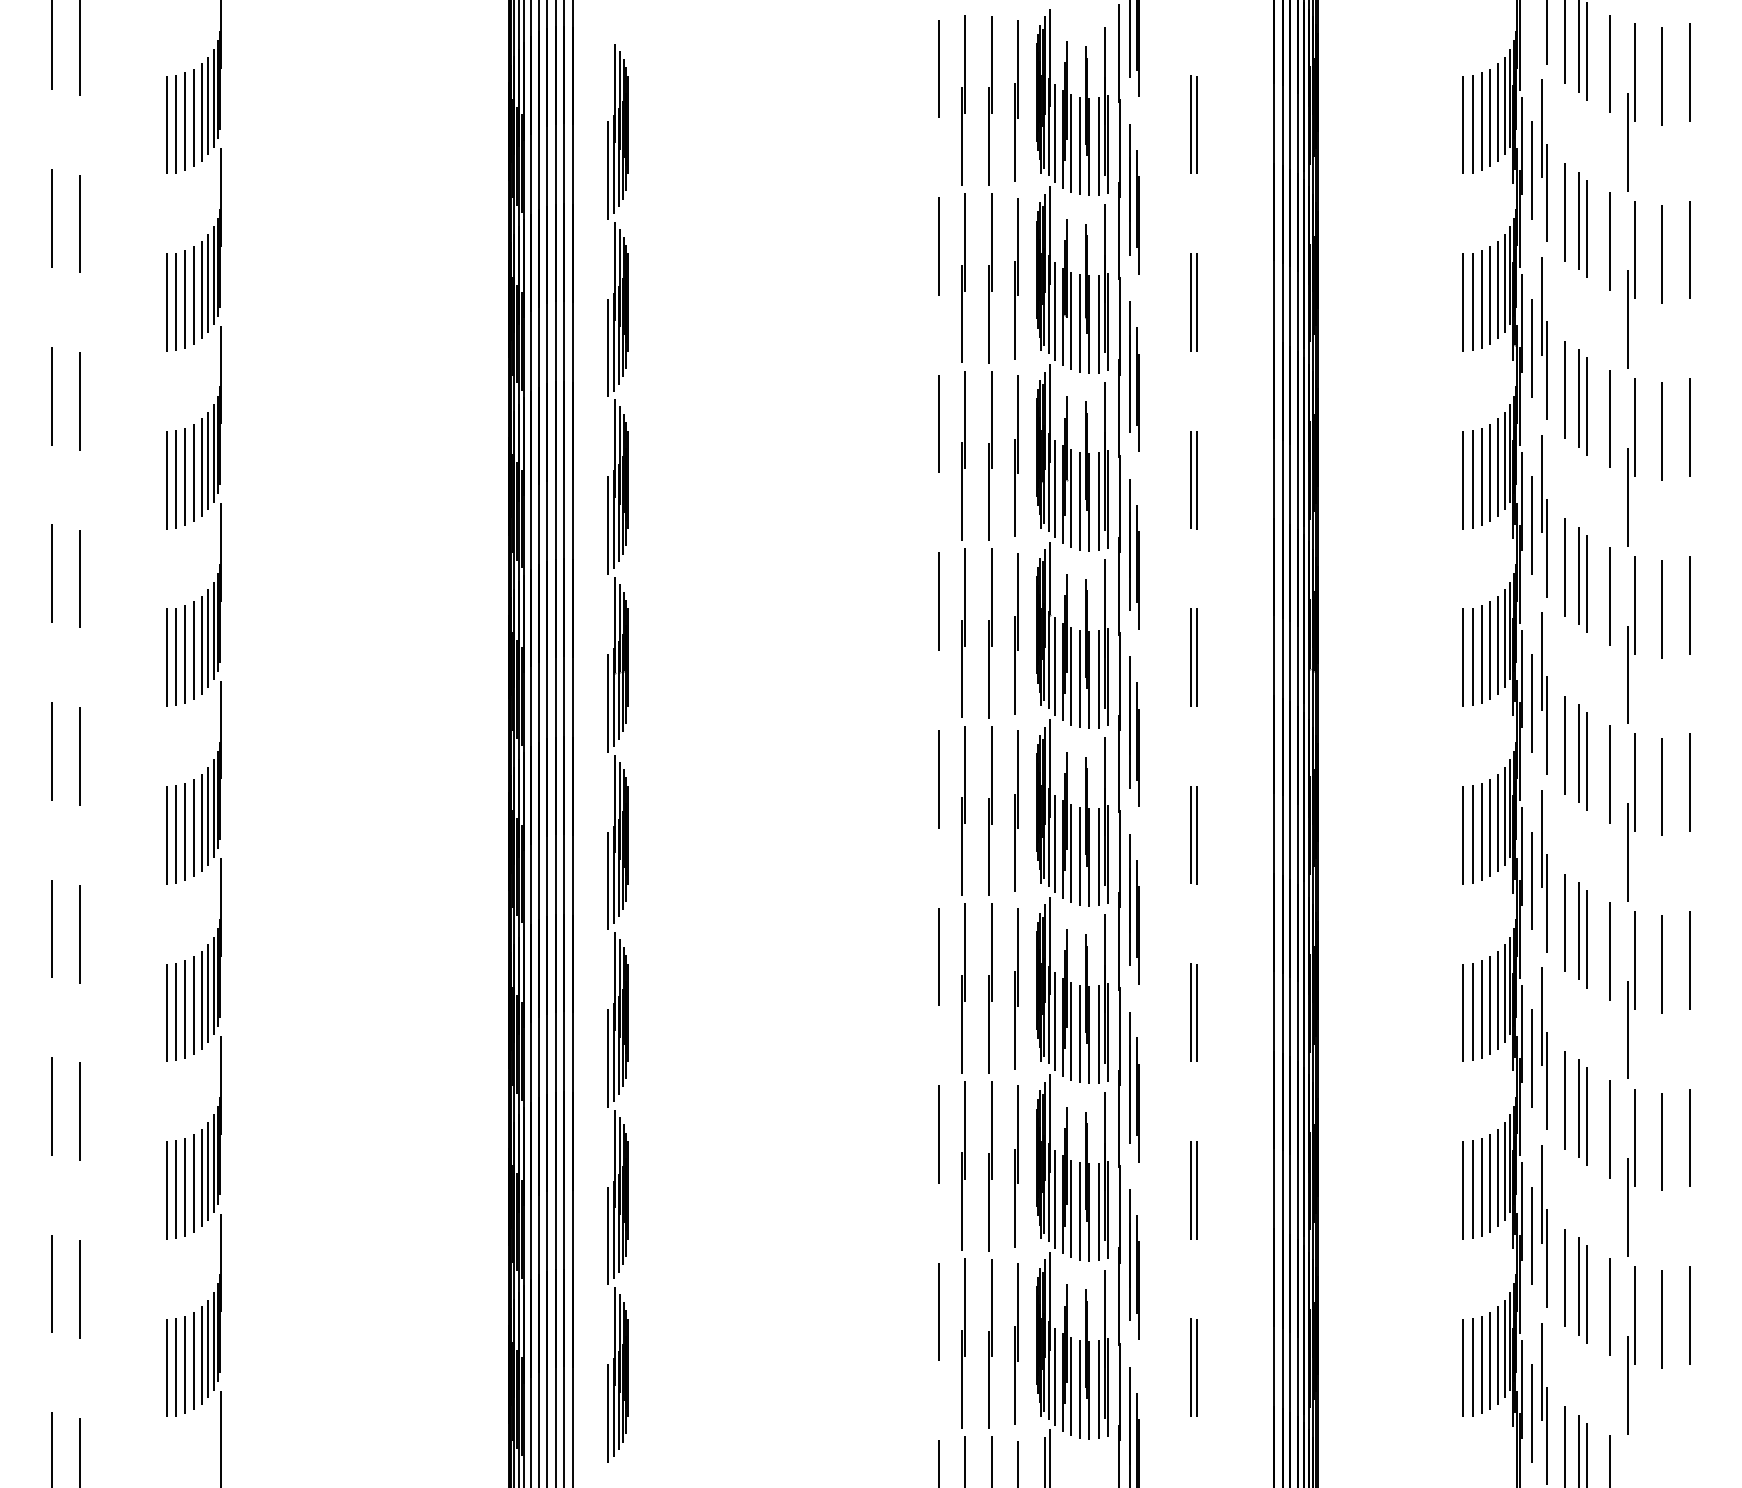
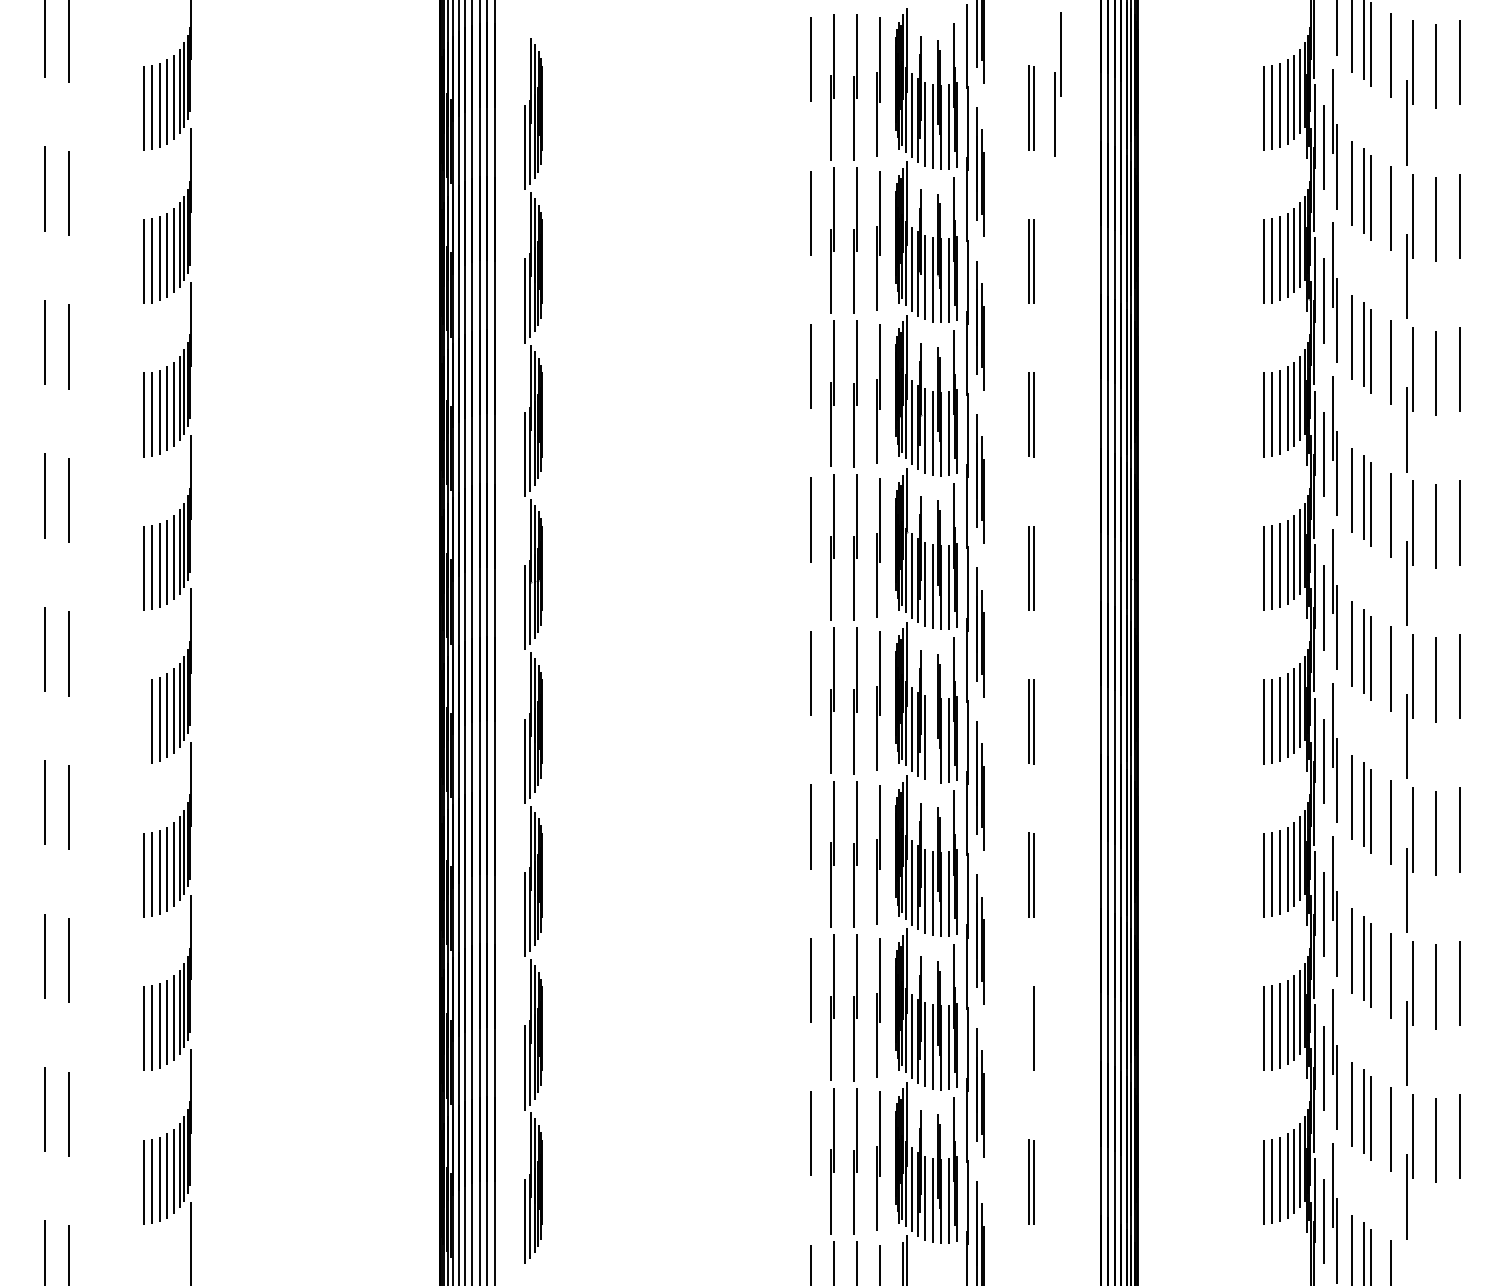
part: (1224, 97) -> (1057, 84), added
line: (166, 835) -> (143, 722), removed
line: (1079, 856) -> (932, 740), removed
line: (1191, 1189) -> (1029, 1027), removed

